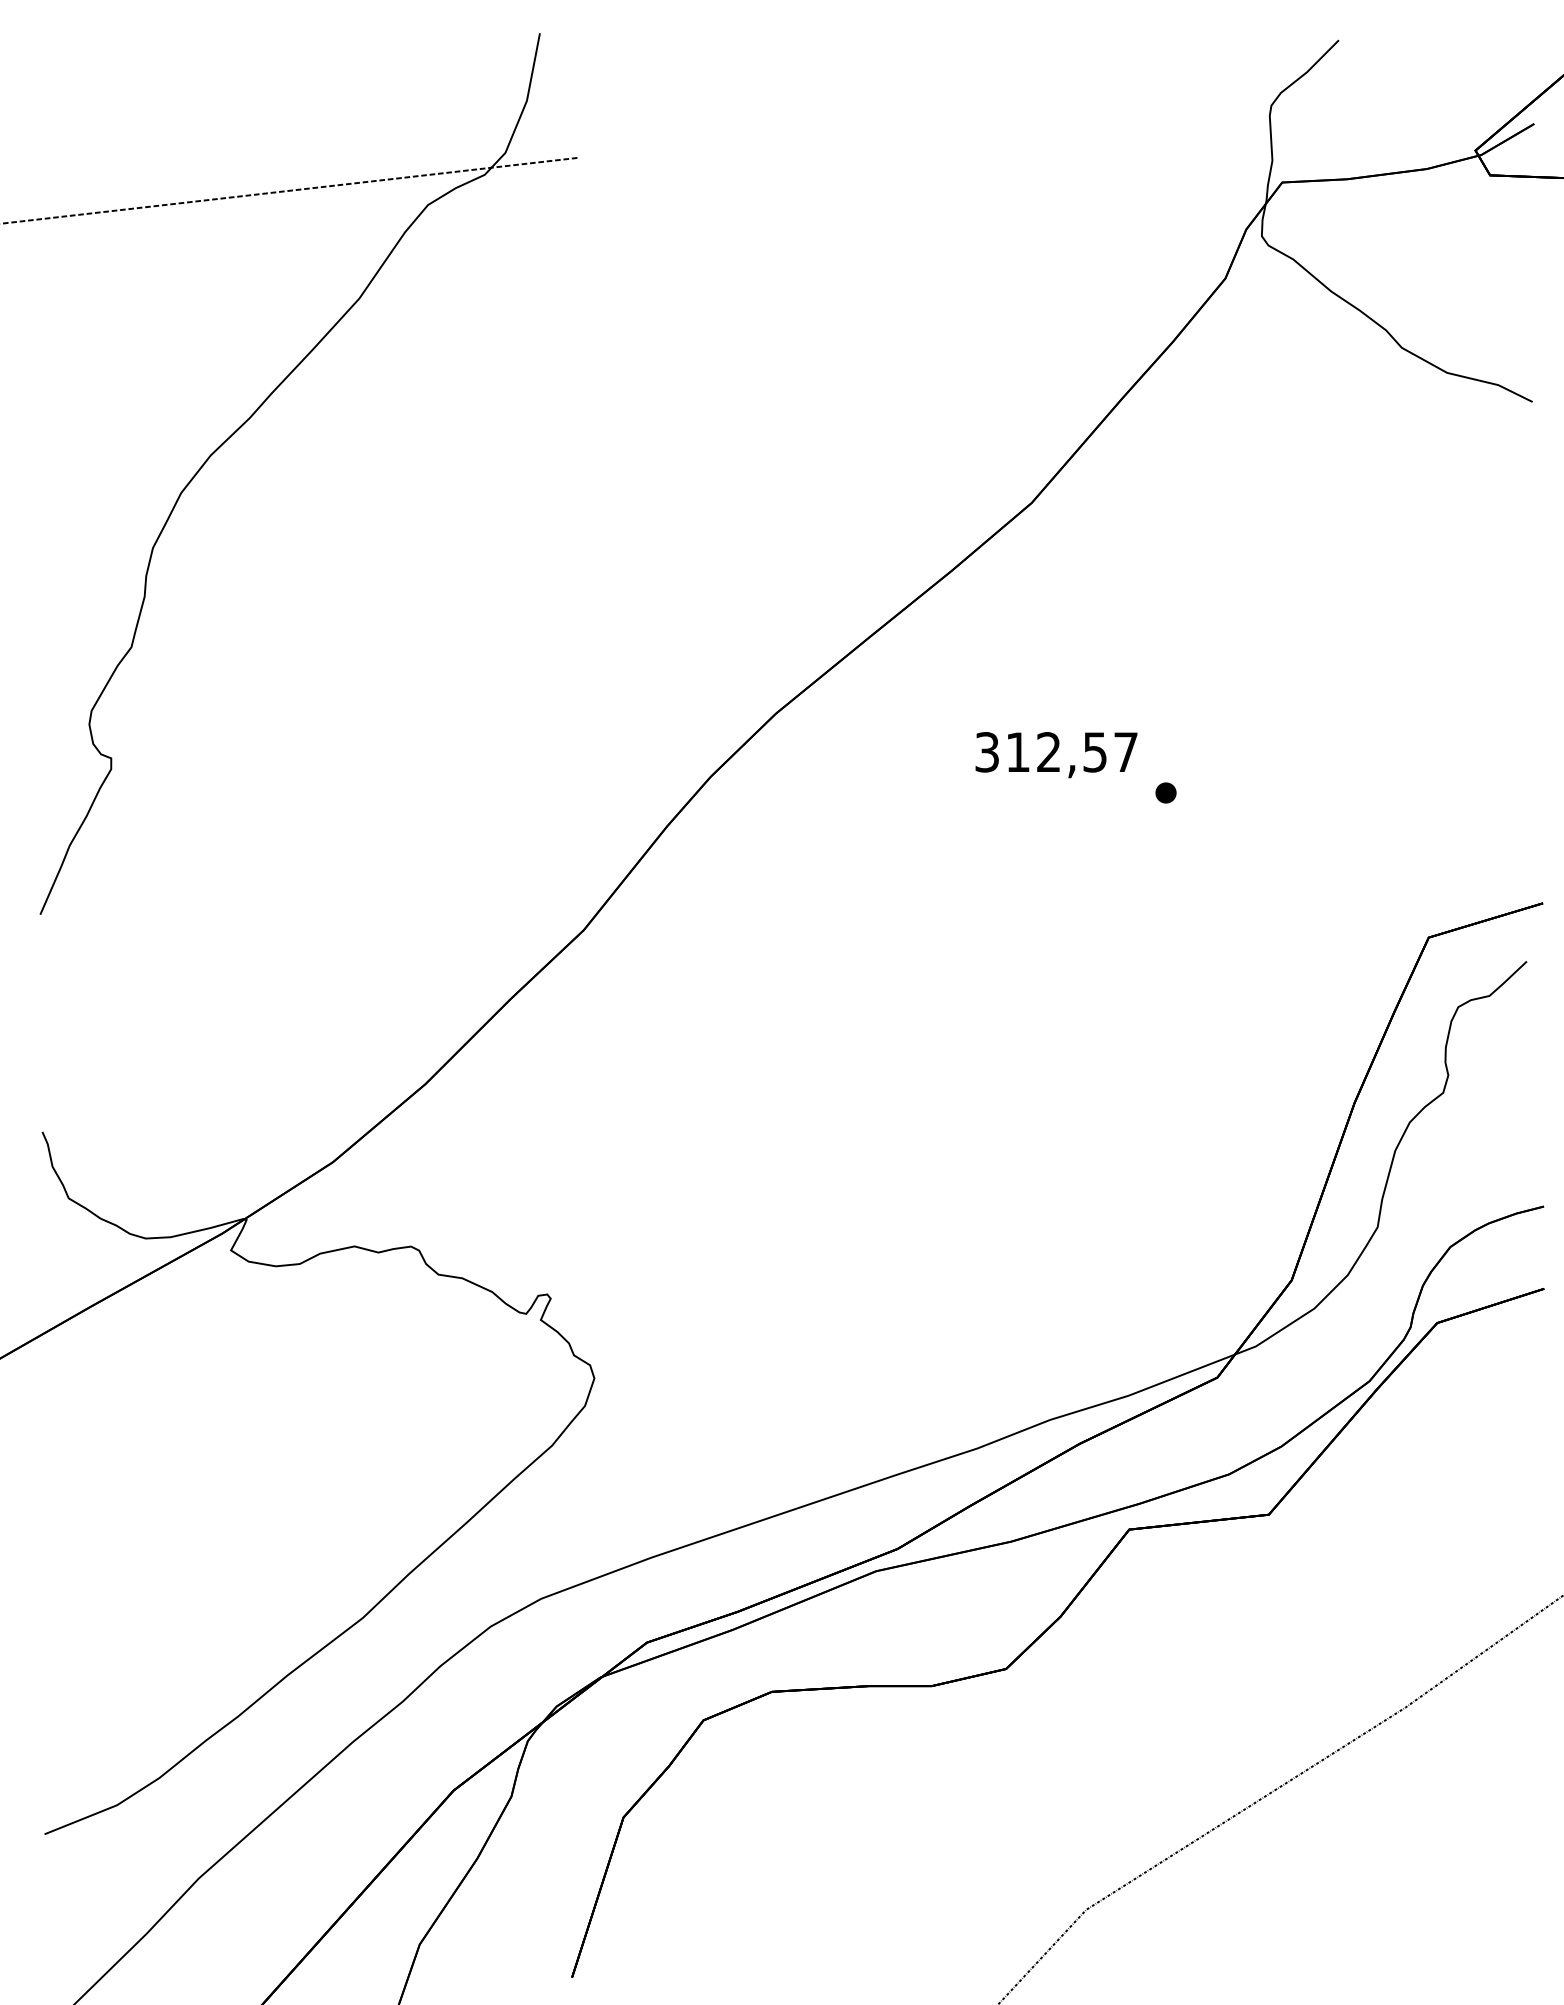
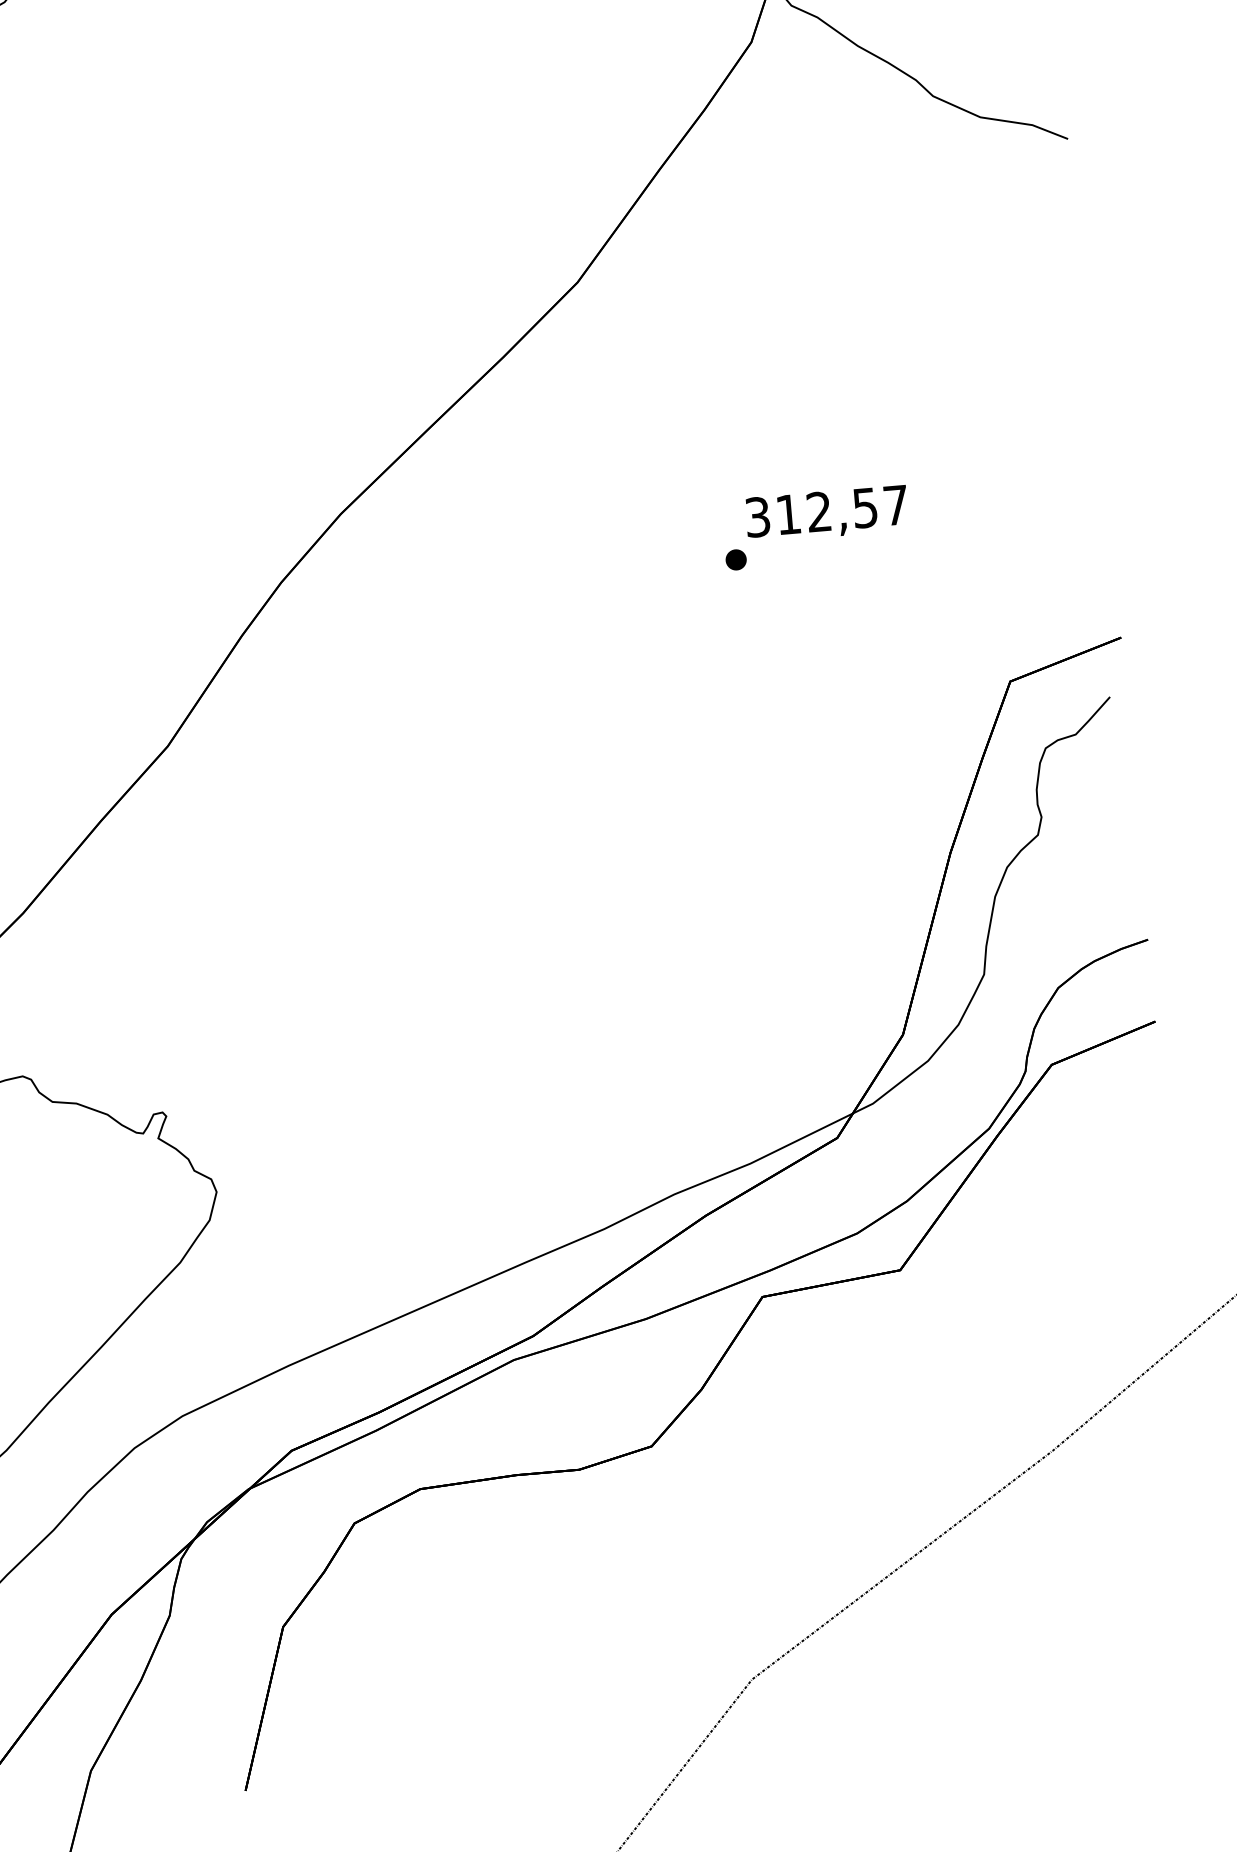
text: (1056, 755) -> (827, 514), moved

